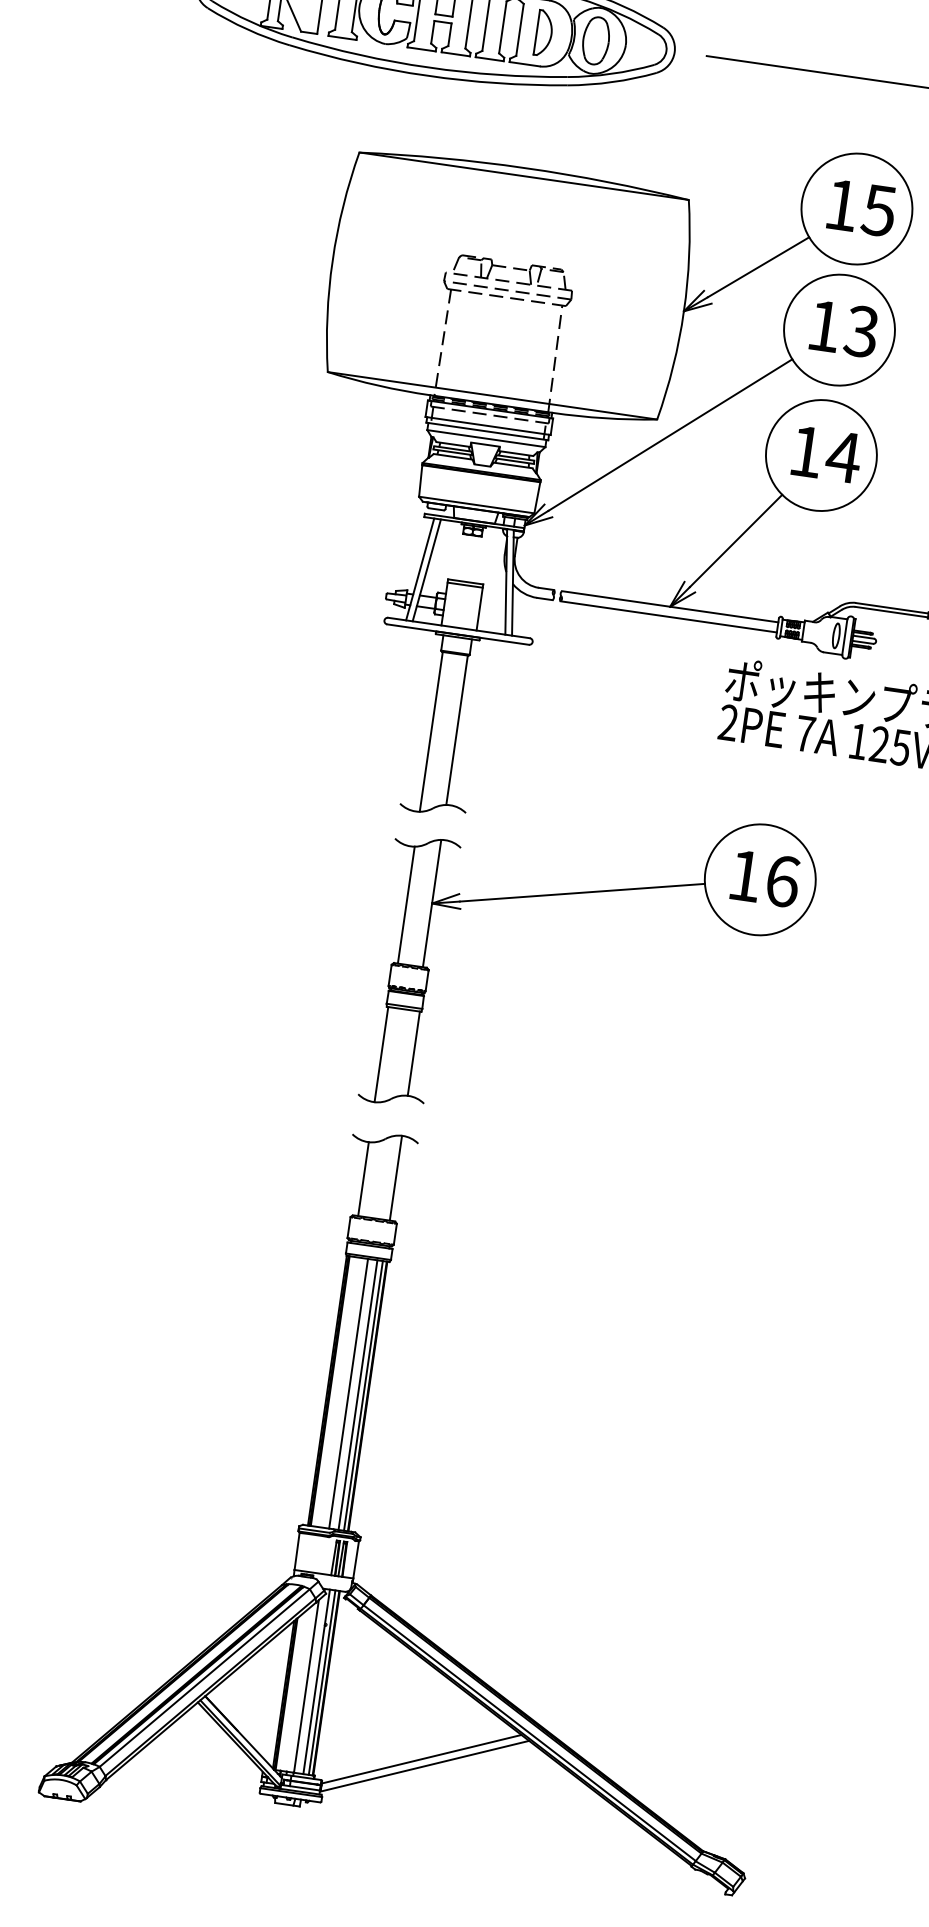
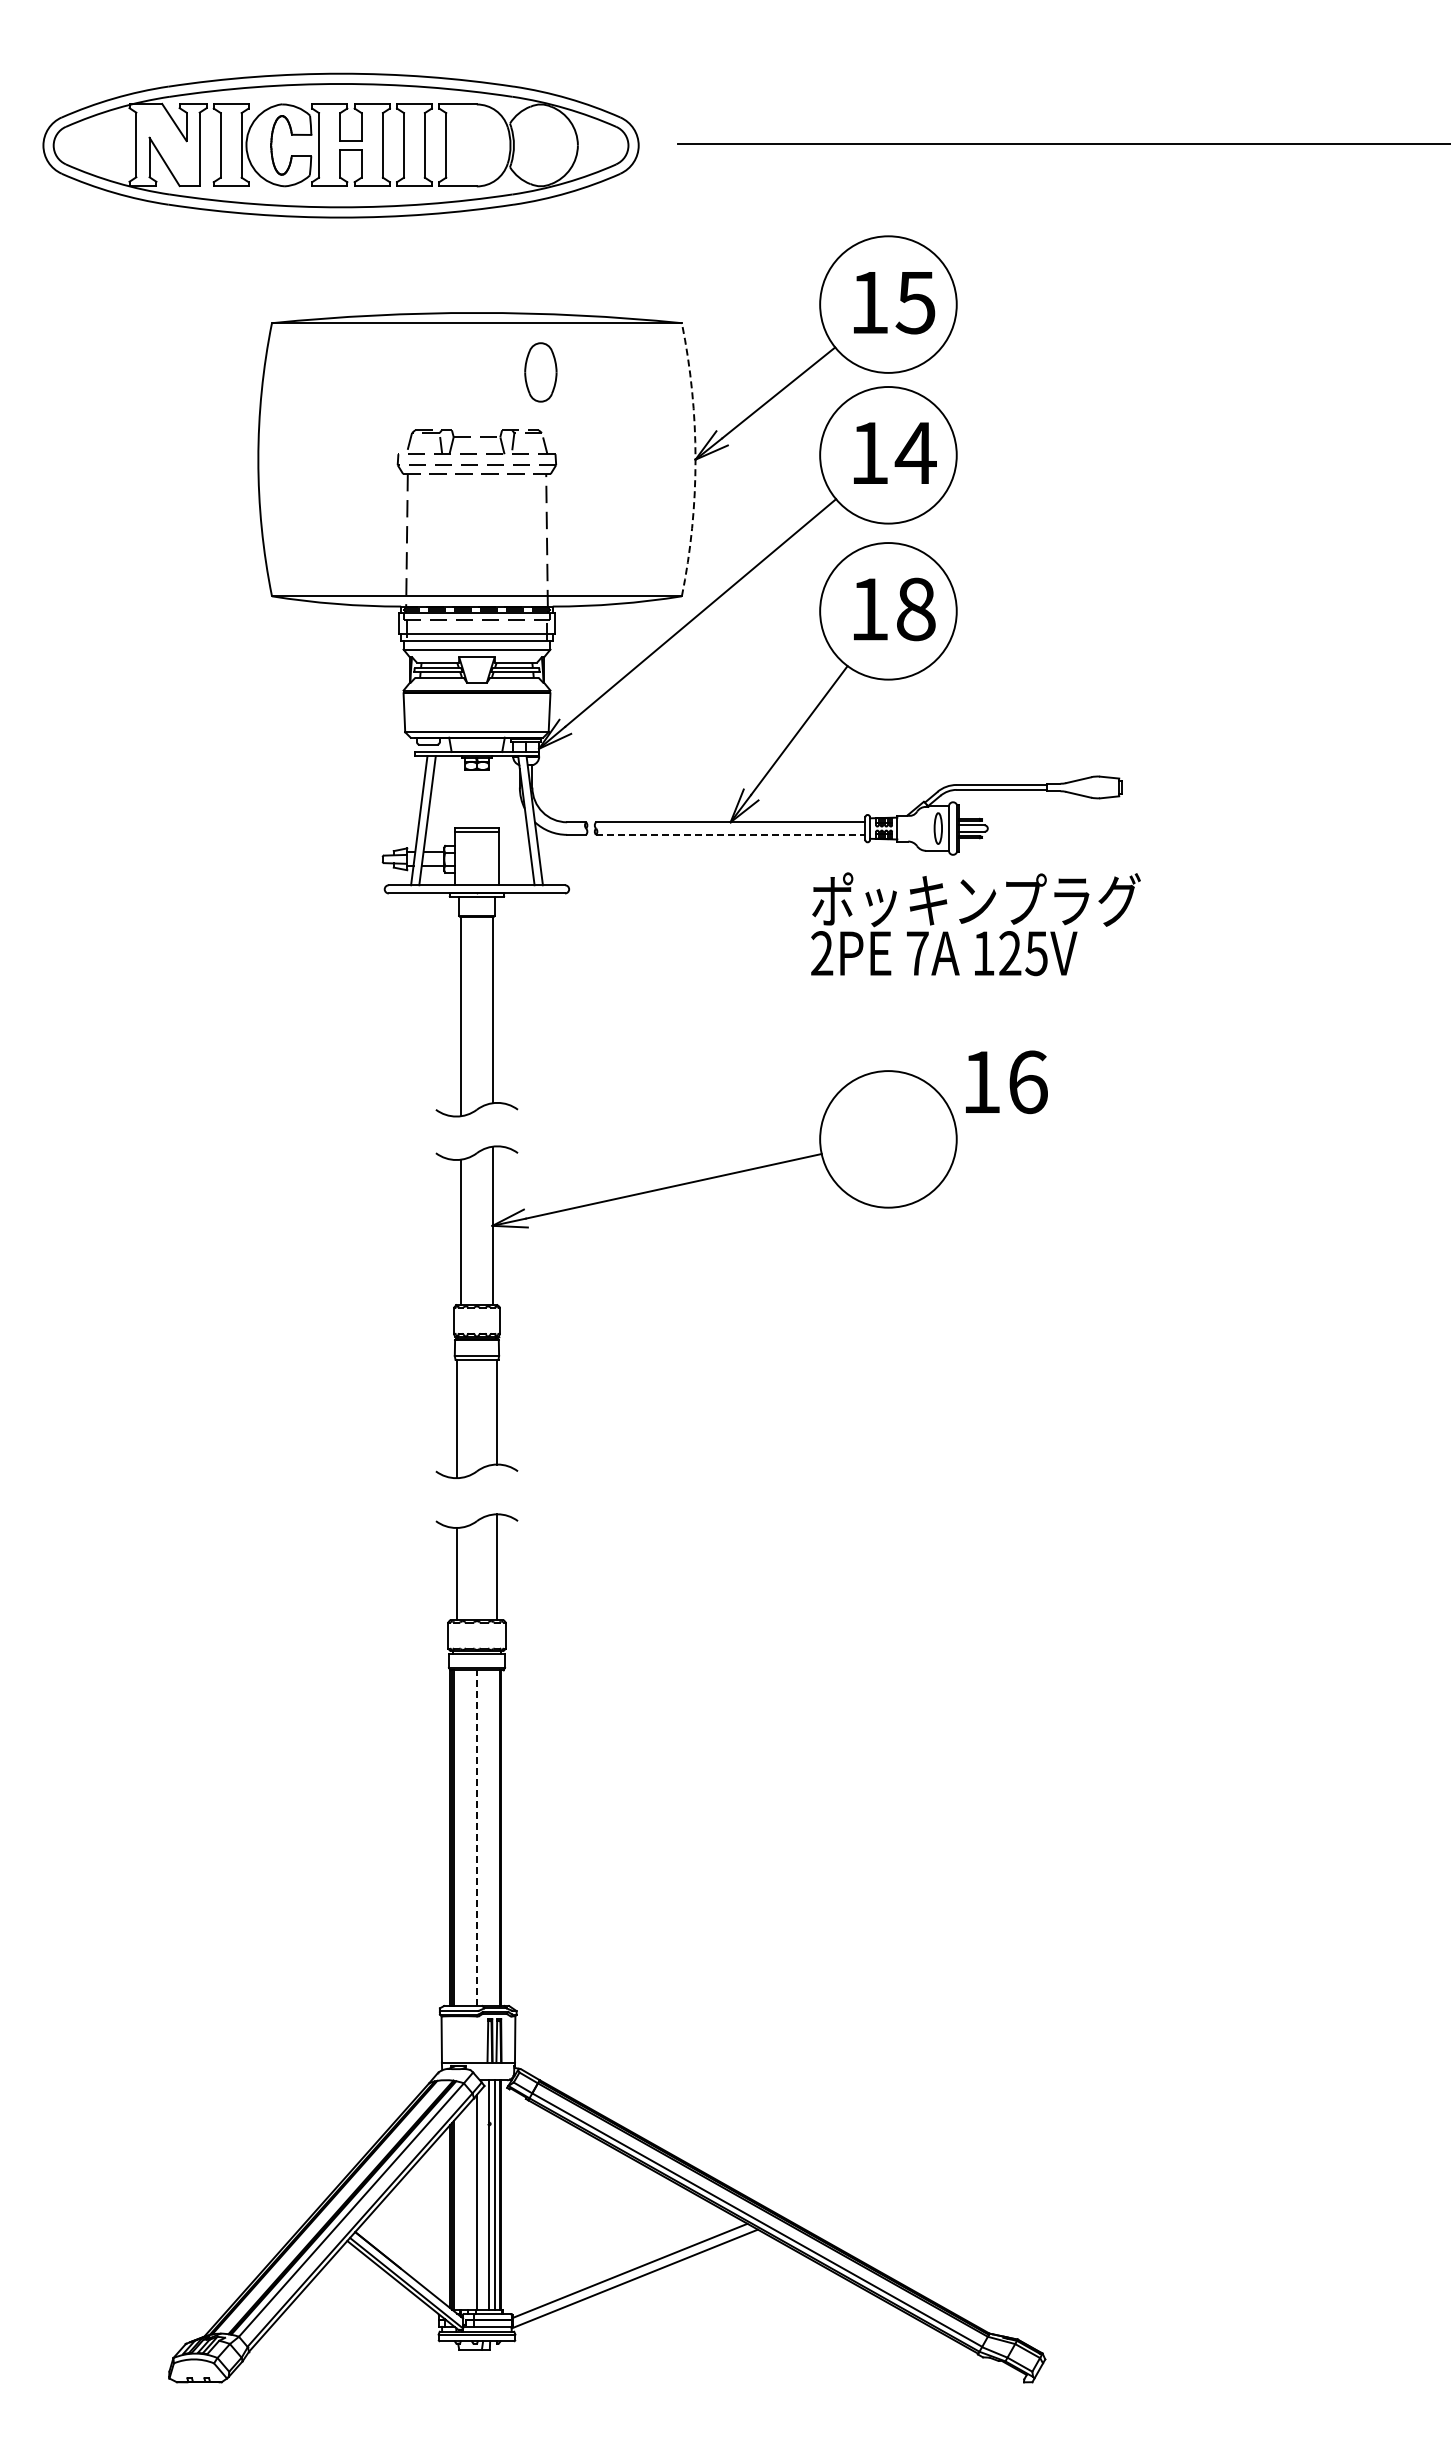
part: (544, 33) -> (476, 145), removed
part: (595, 40) -> (540, 372), moved
arc: (683, 311) -> (695, 459), solid -> dashed
text: (861, 331) -> (915, 452), 13 -> 14
text: (843, 457) -> (915, 609), 14 -> 18
line: (668, 616) -> (730, 834), solid -> dashed
text: (765, 879) -> (1006, 1082), moved
line: (348, 1393) -> (476, 1838), solid -> dashed
line: (357, 1395) -> (488, 1838), removed
line: (363, 1396) -> (495, 1838), removed

